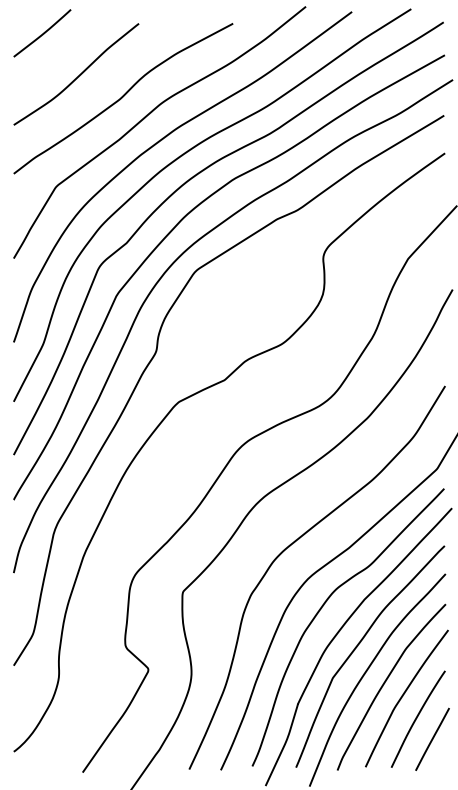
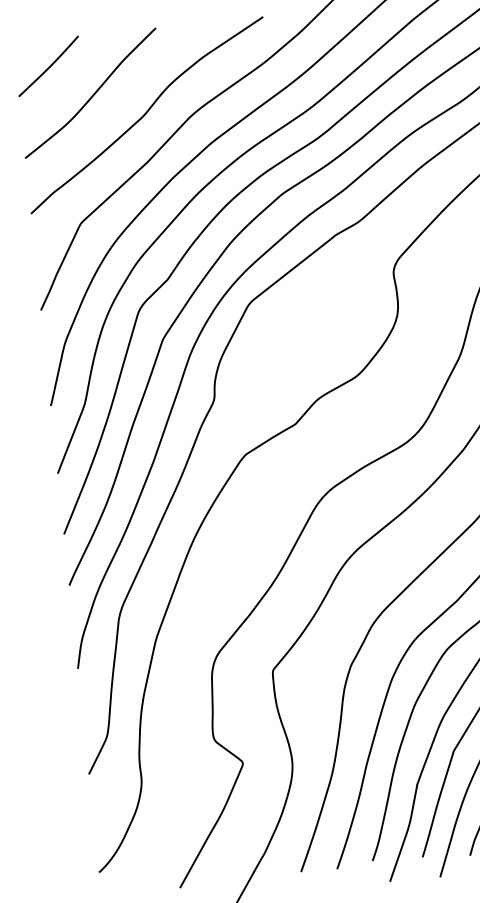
curve: (42, 33) -> (48, 66), moved

